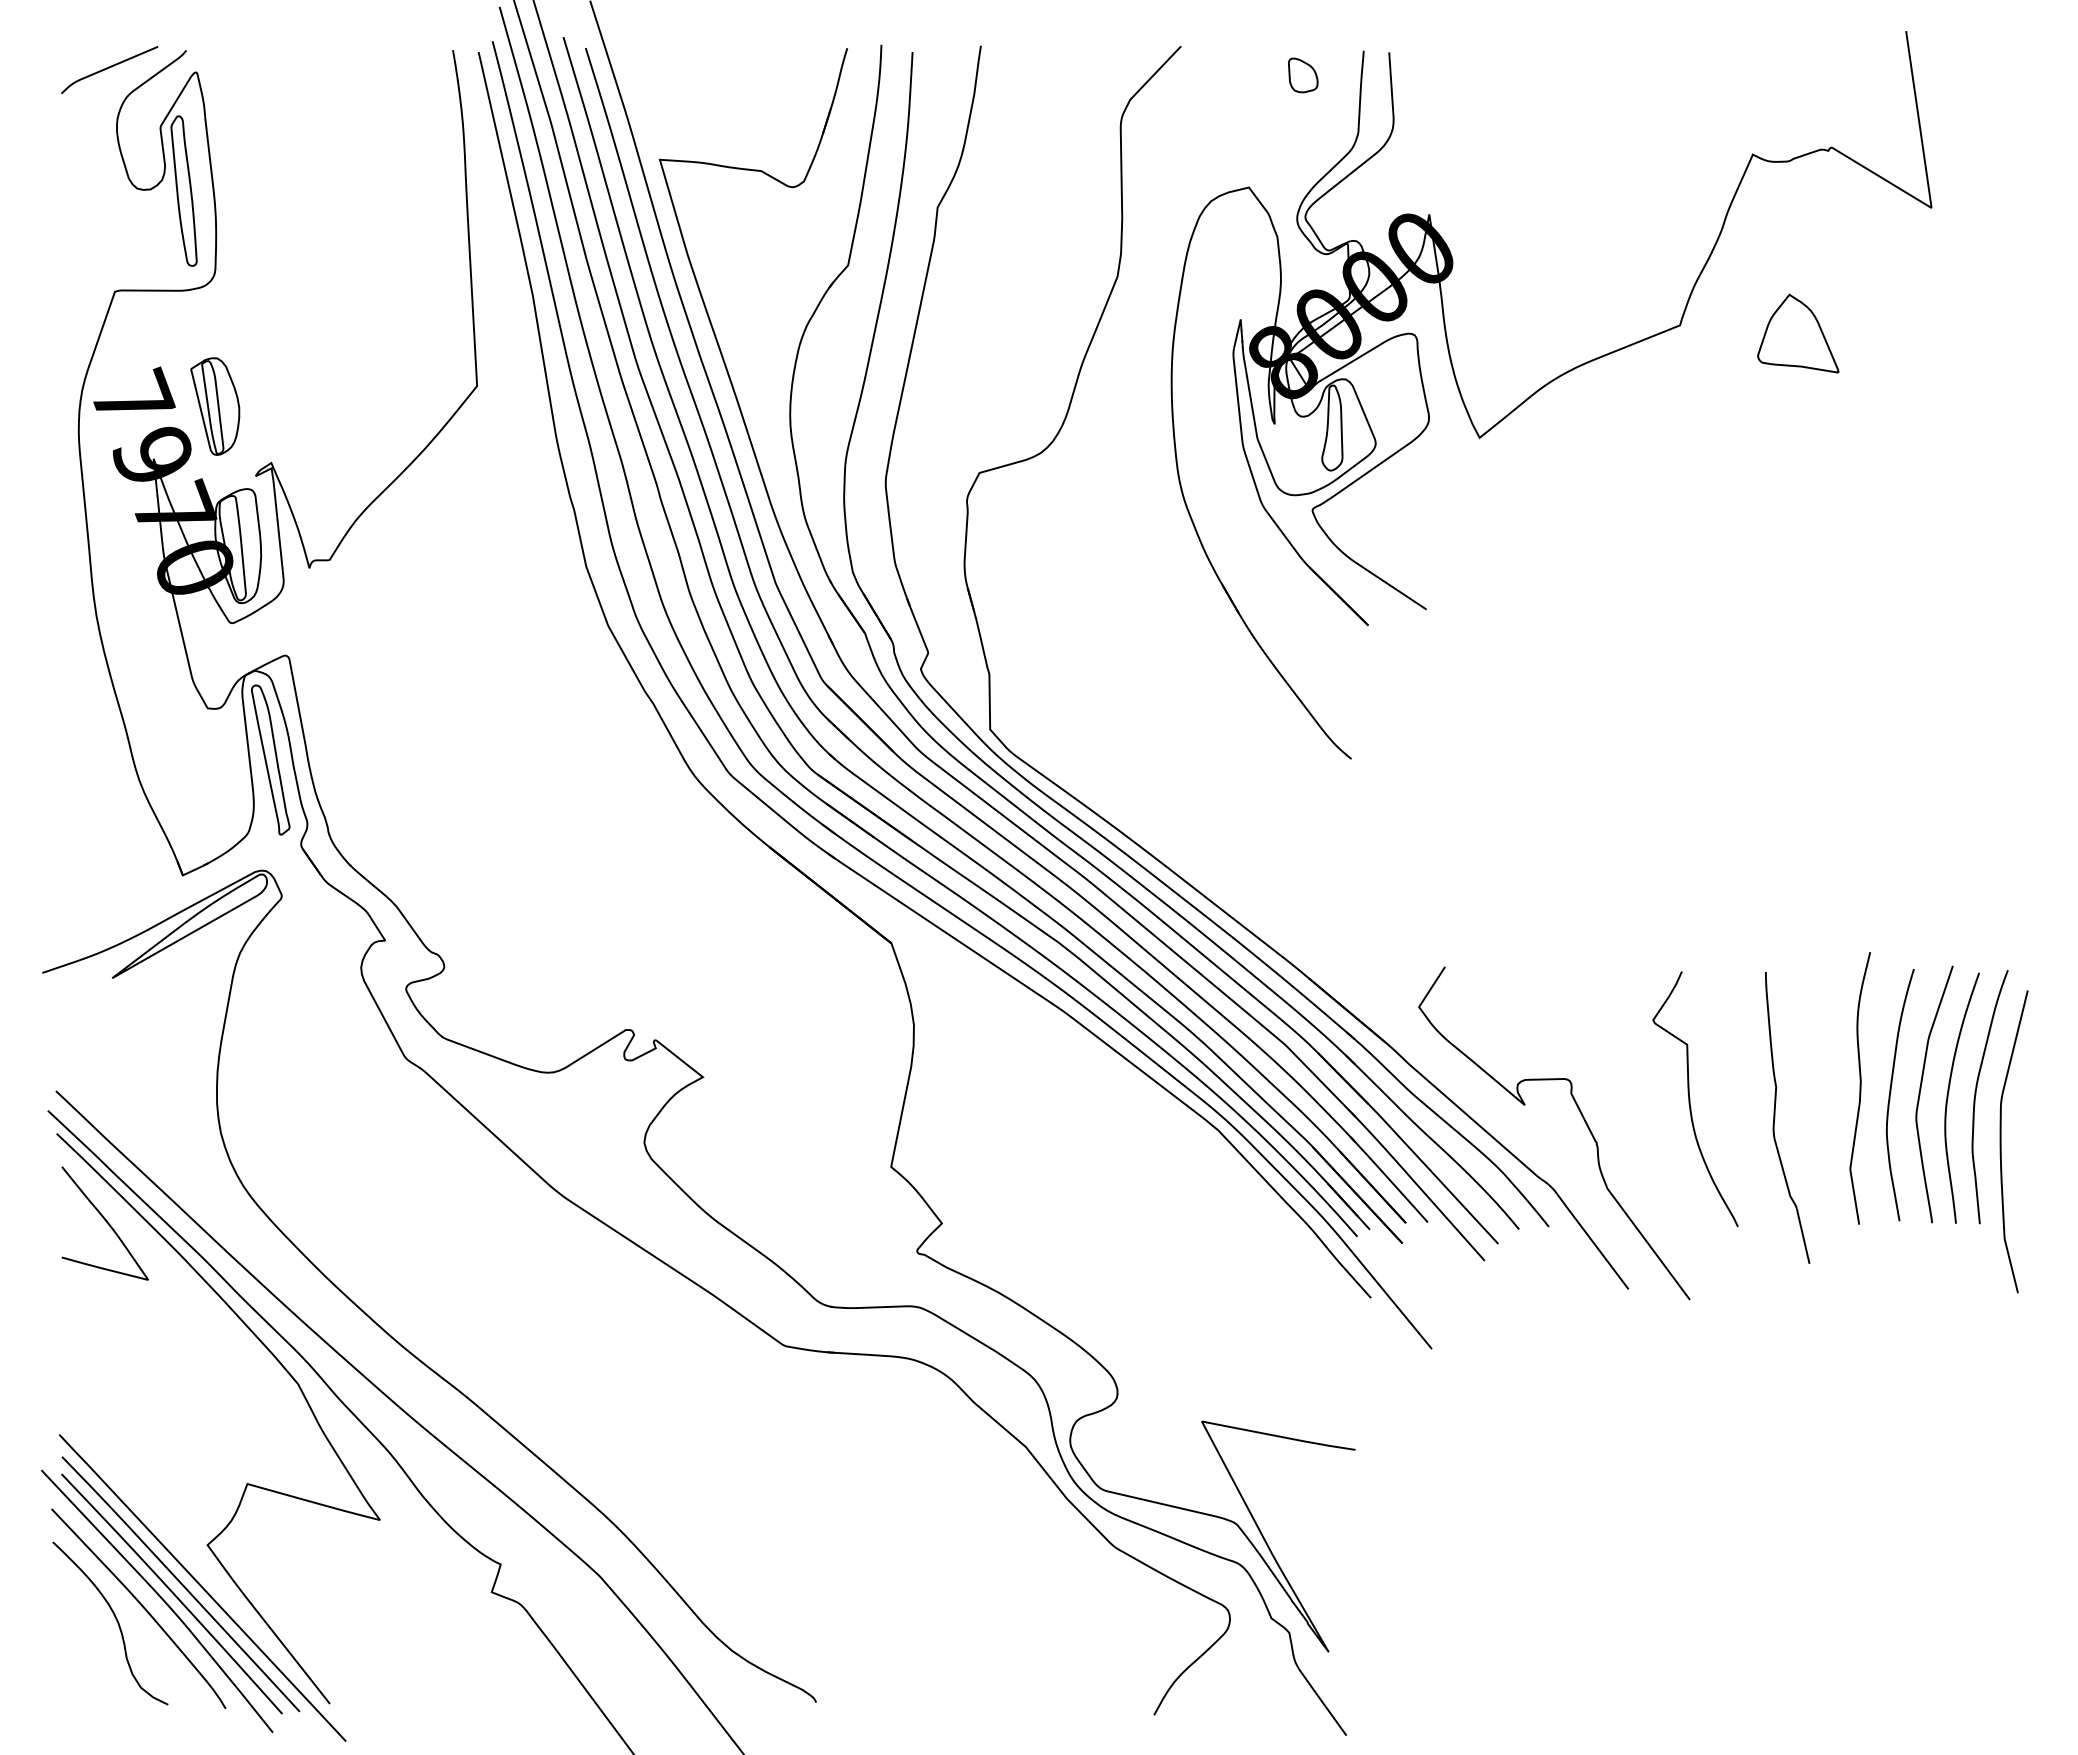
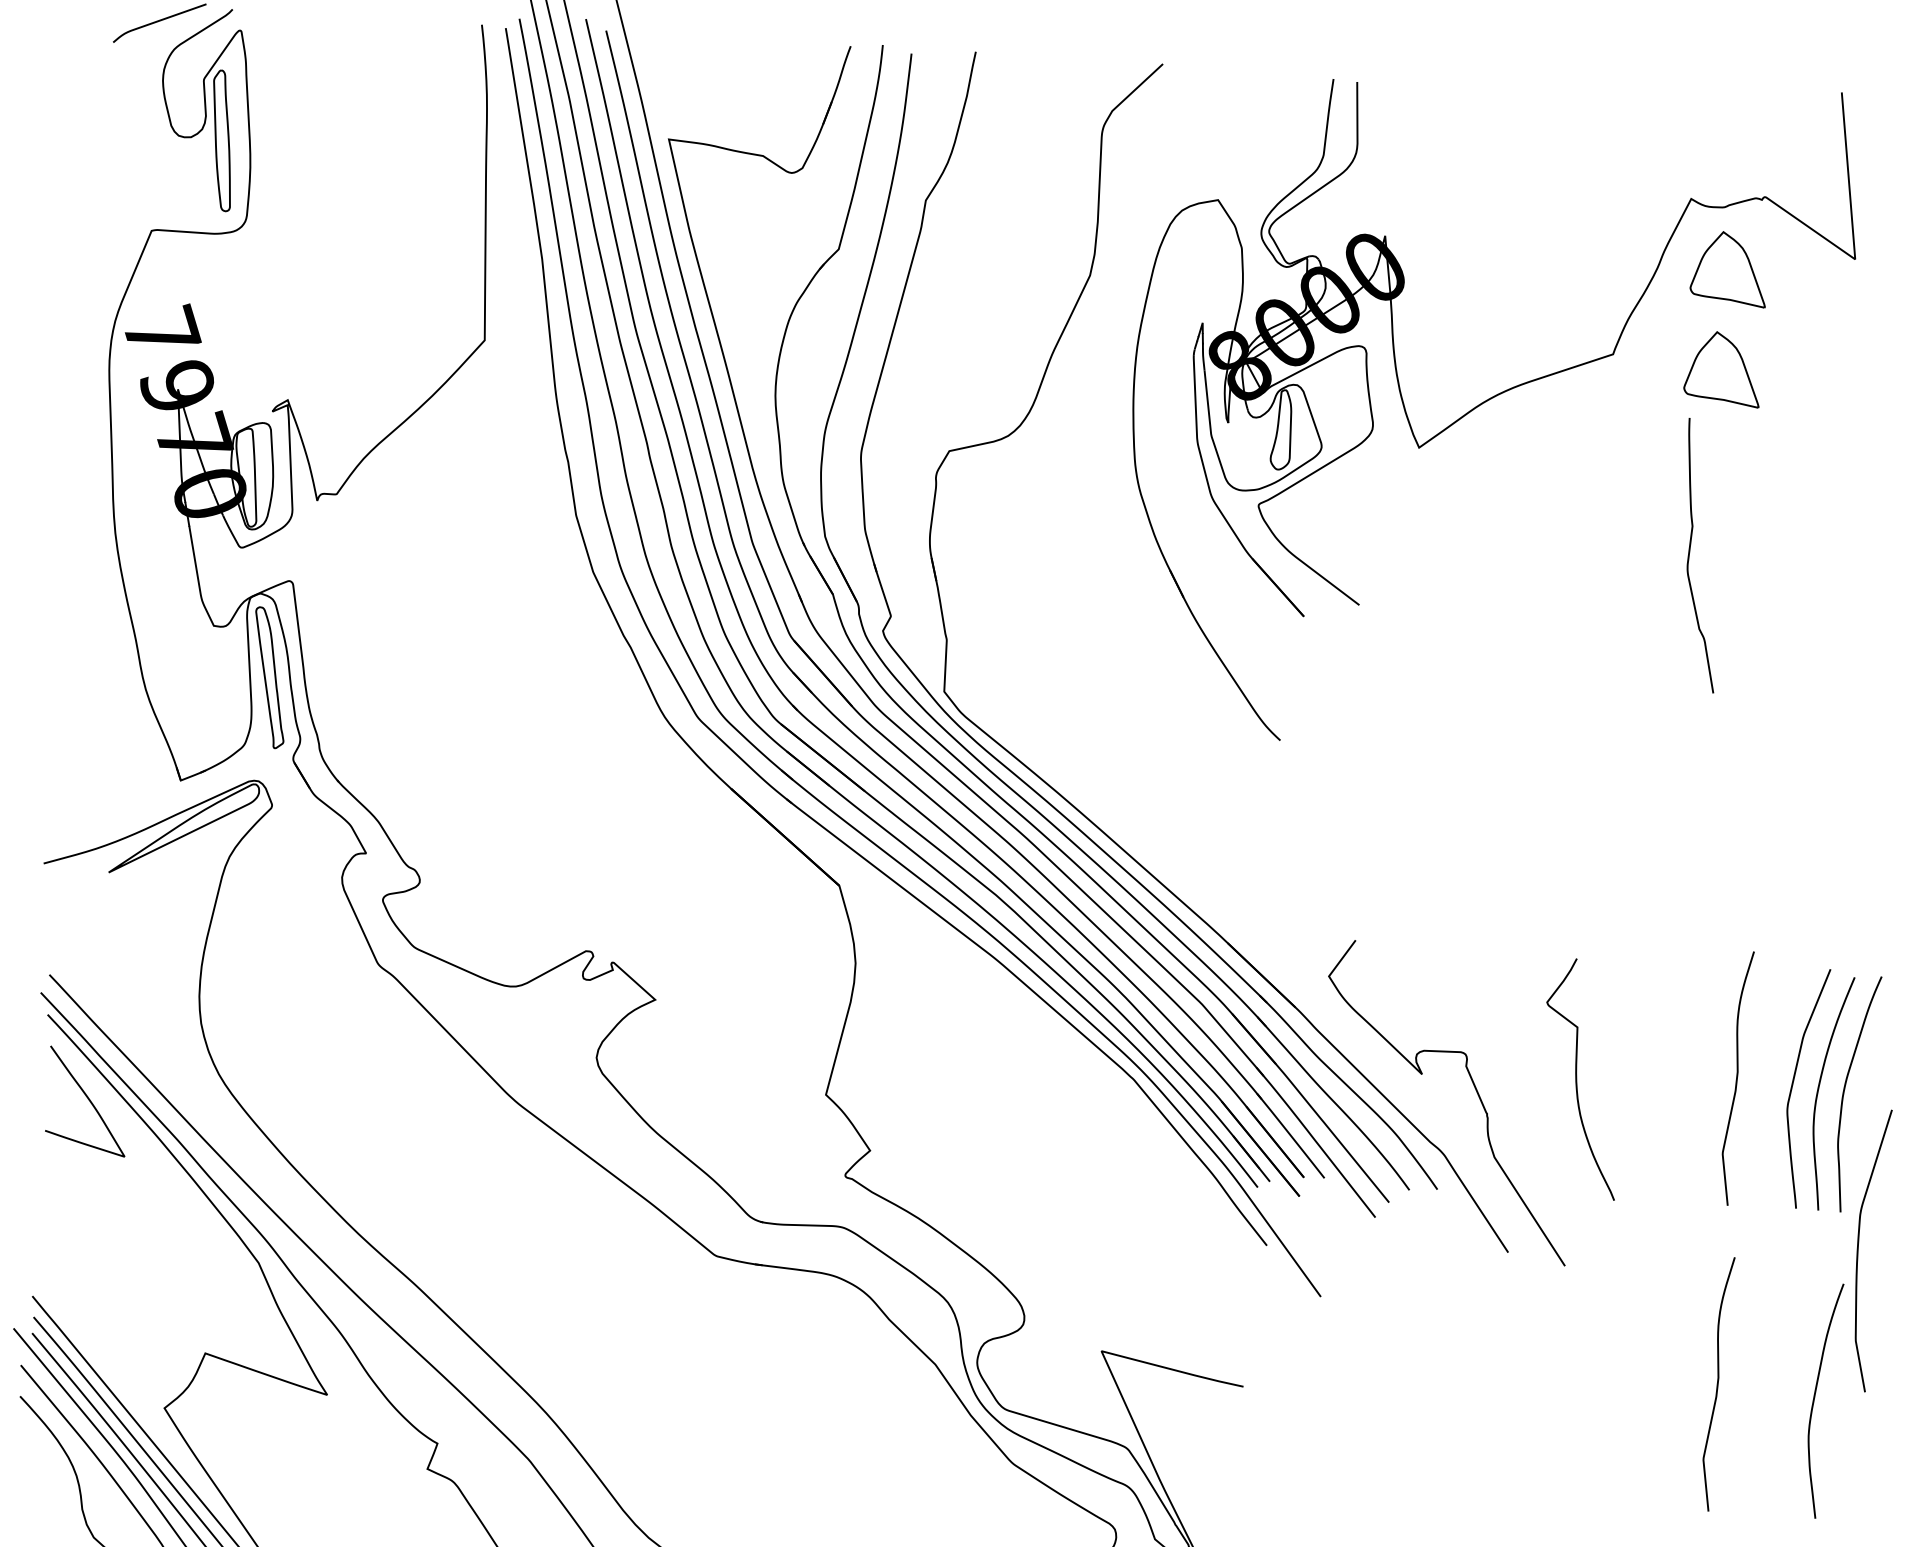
part: (1303, 75) -> (1275, 98), removed
part: (1798, 226) -> (1729, 268), added
part: (215, 406) -> (238, 344), removed
curve: (1891, 1092) -> (1815, 1397), moved
curve: (1775, 1117) -> (1690, 554), moved
curve: (2001, 1141) -> (1858, 1249), moved
curve: (1859, 1415) -> (1716, 1384), added

